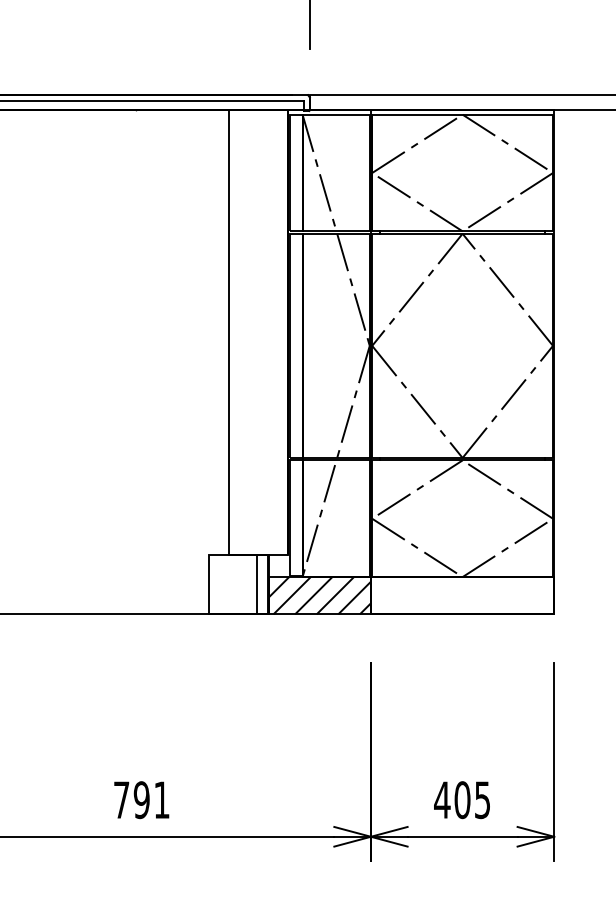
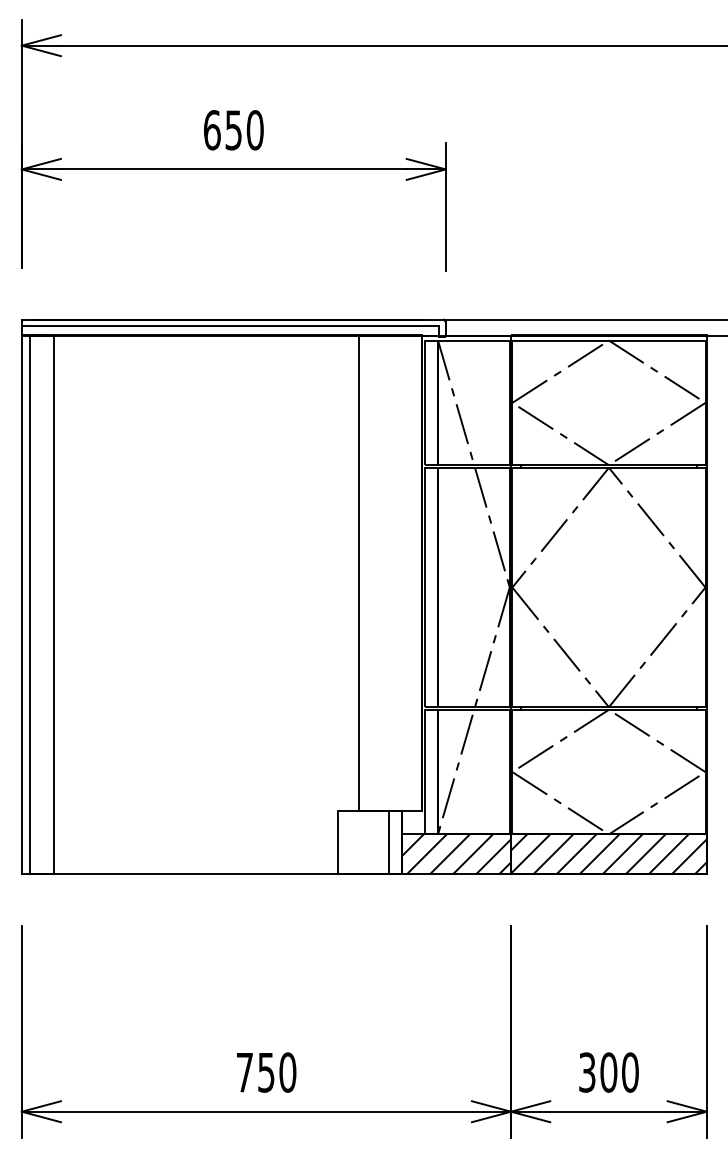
hatch: (462, 595) -> (608, 854), added
text: (151, 800) -> (276, 1072), 791 -> 750
text: (462, 800) -> (608, 1072), 405 -> 300

